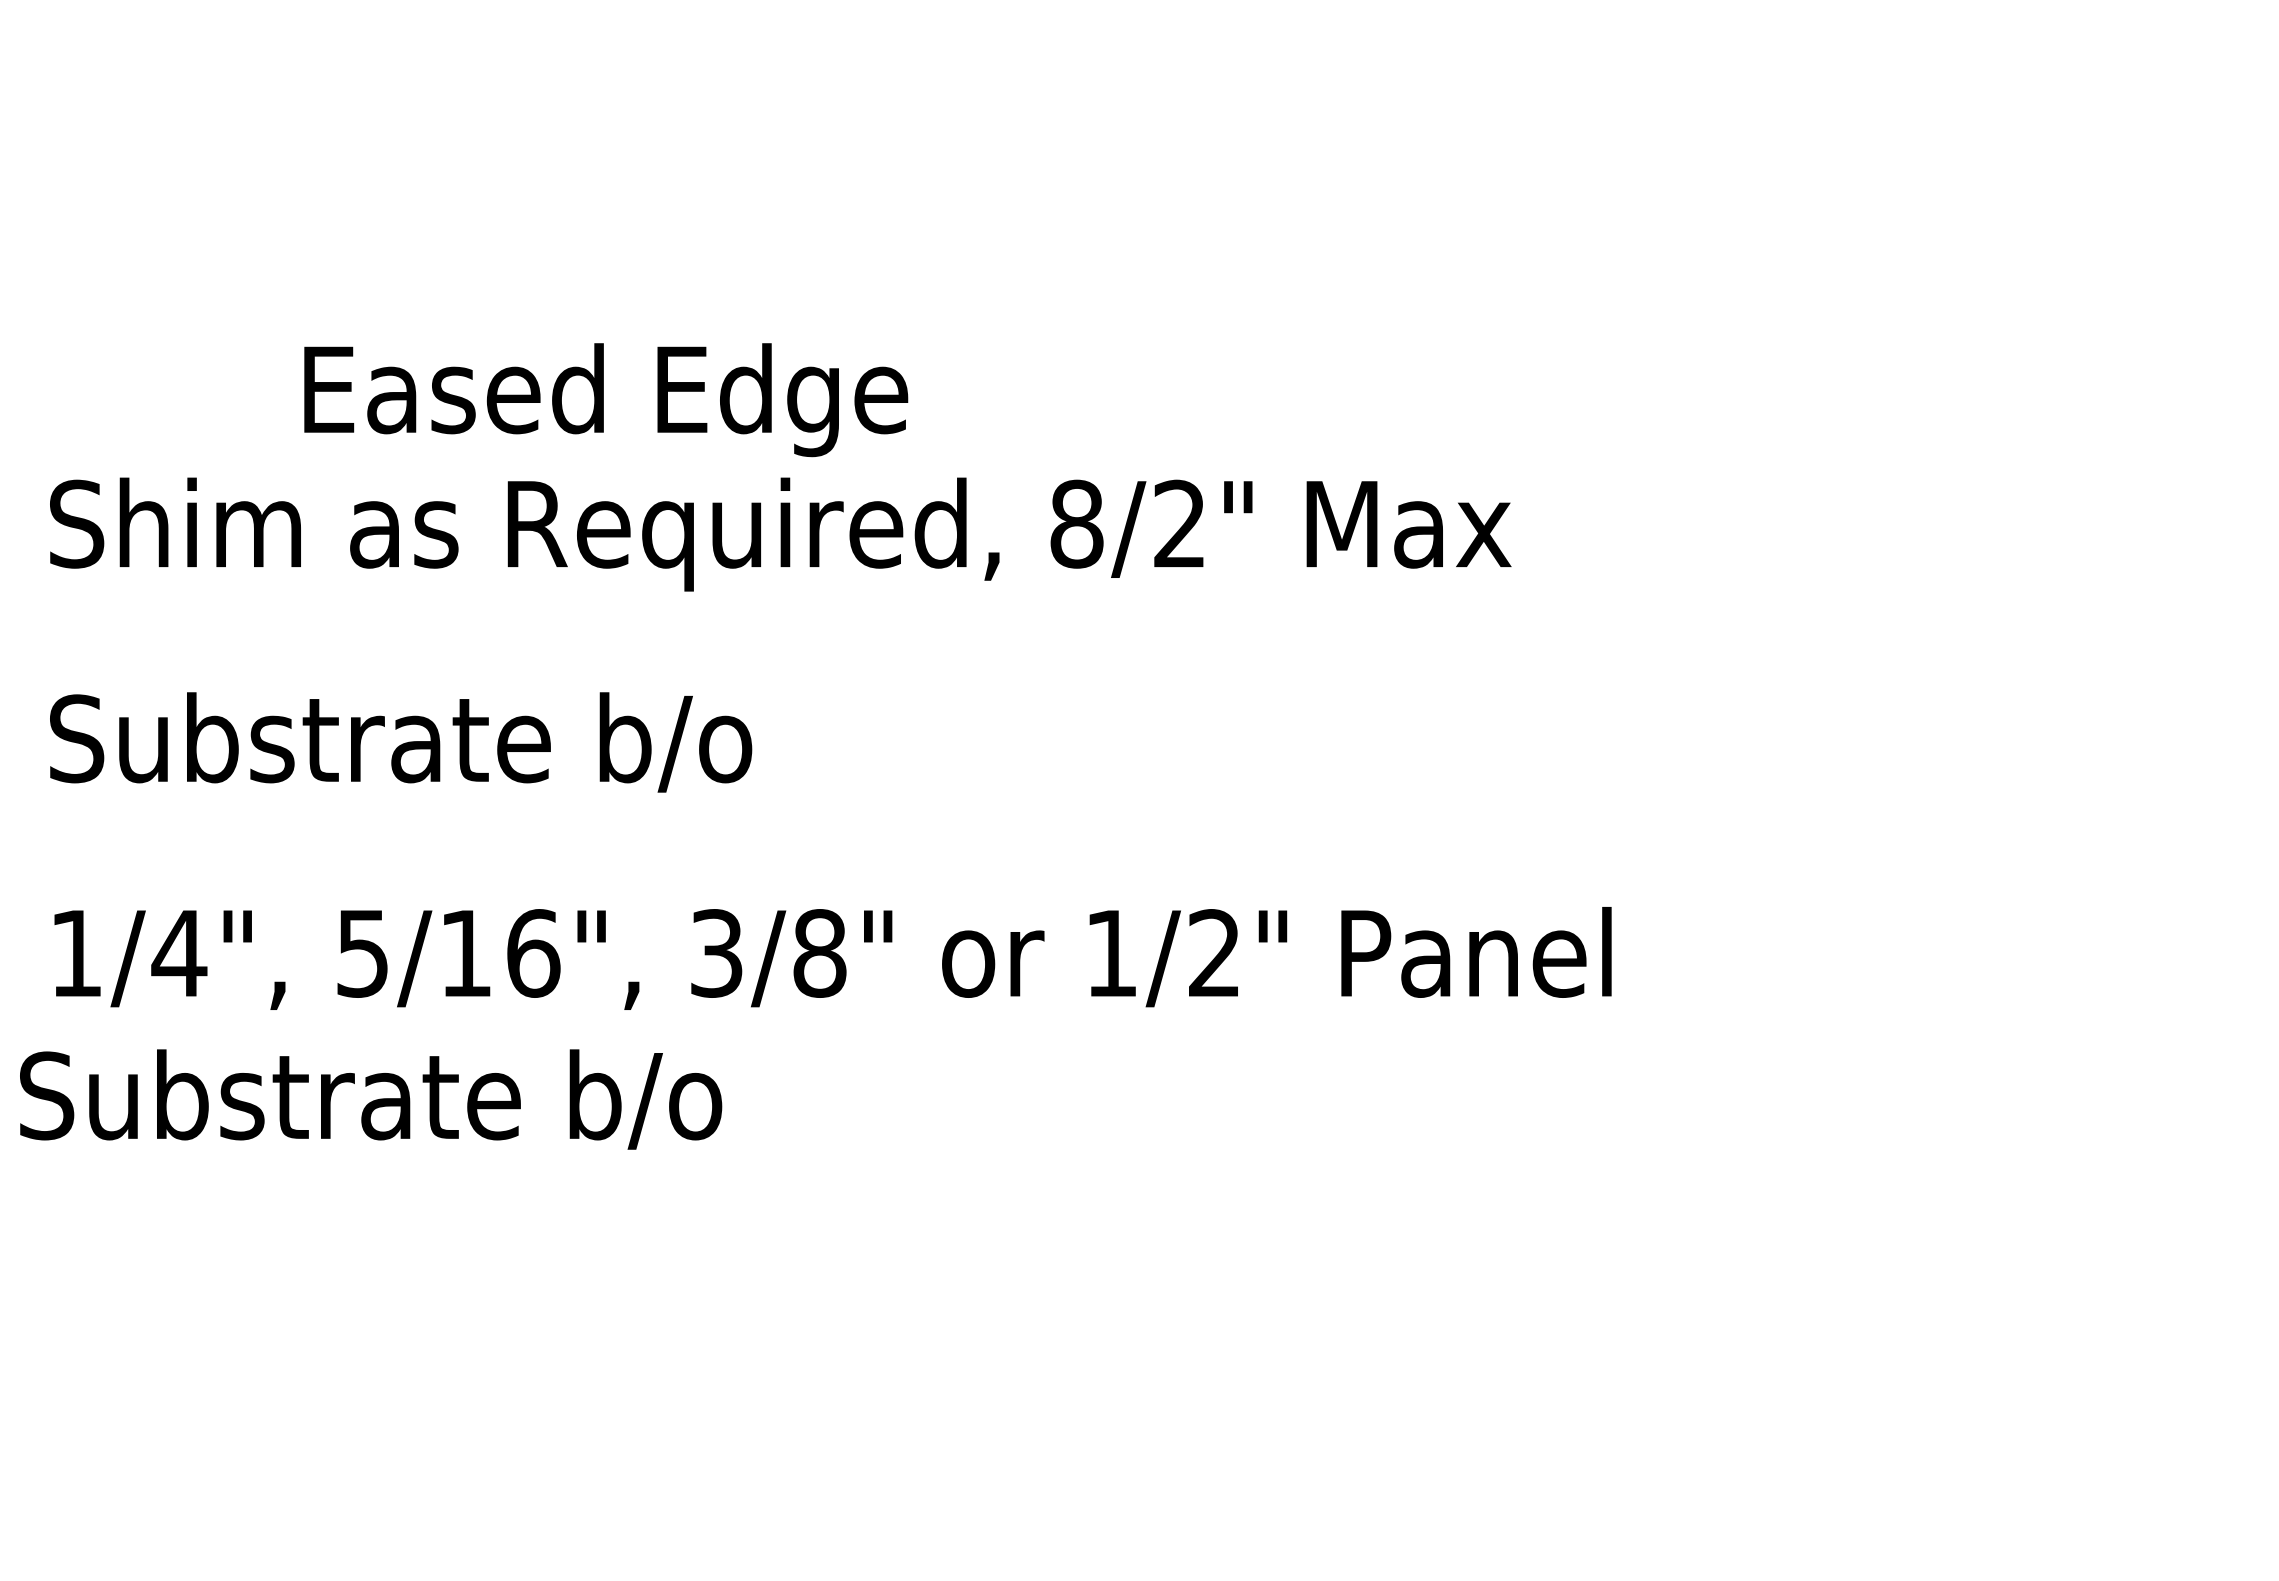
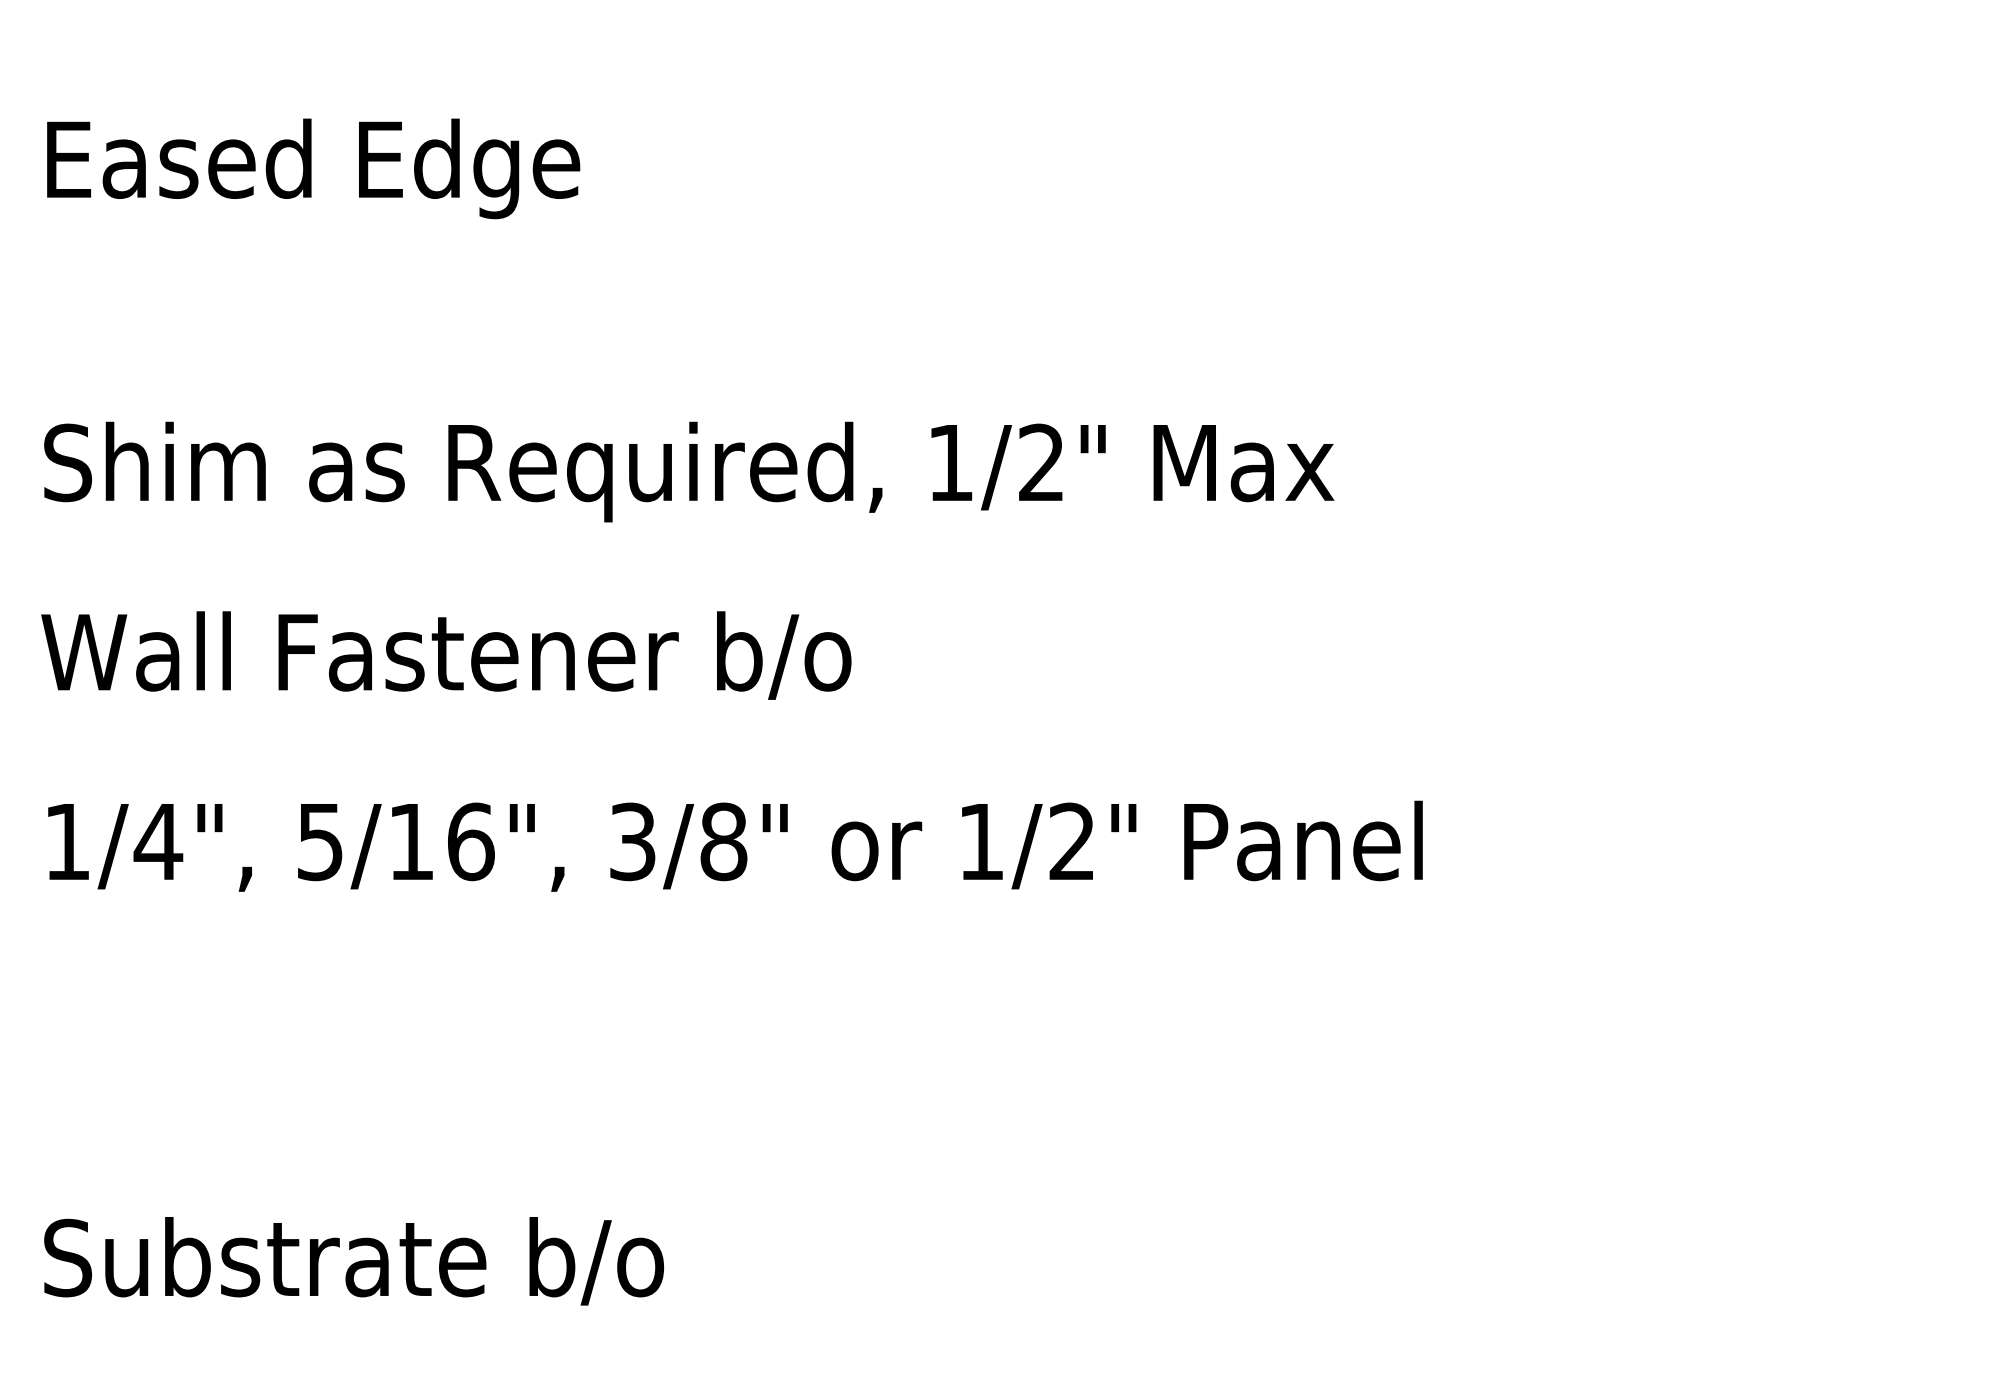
text: (606, 400) -> (313, 169), moved
text: (1076, 523) -> (950, 462), 8/2" -> 1/2"
text: (505, 742) -> (446, 655), Substrate b/o -> Wall Fastener b/o
text: (371, 1099) -> (354, 1261), moved

